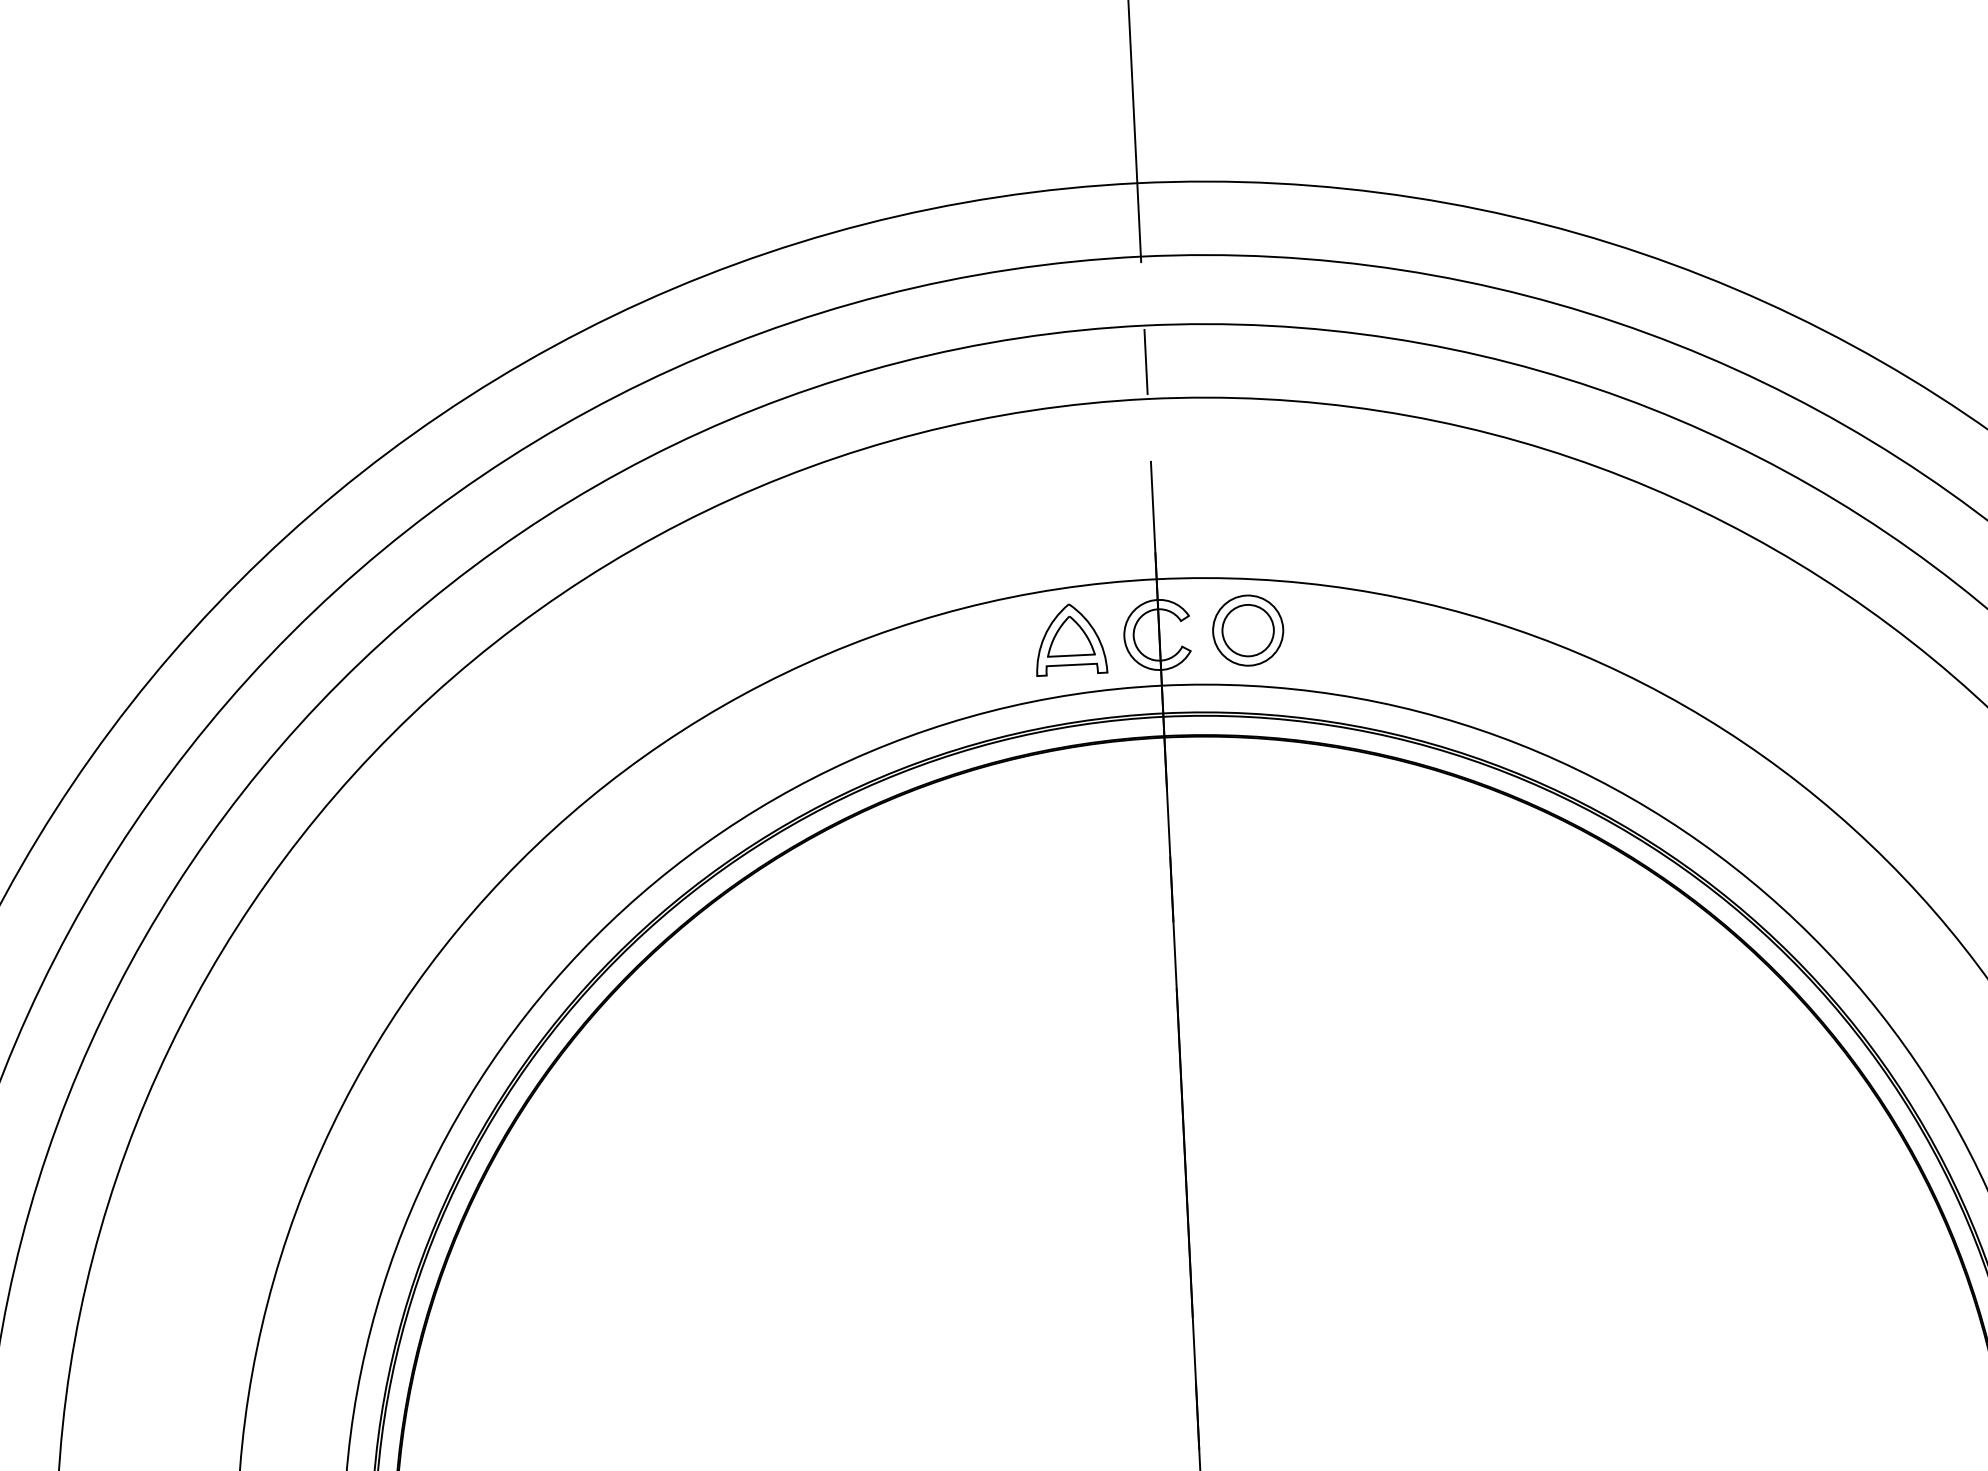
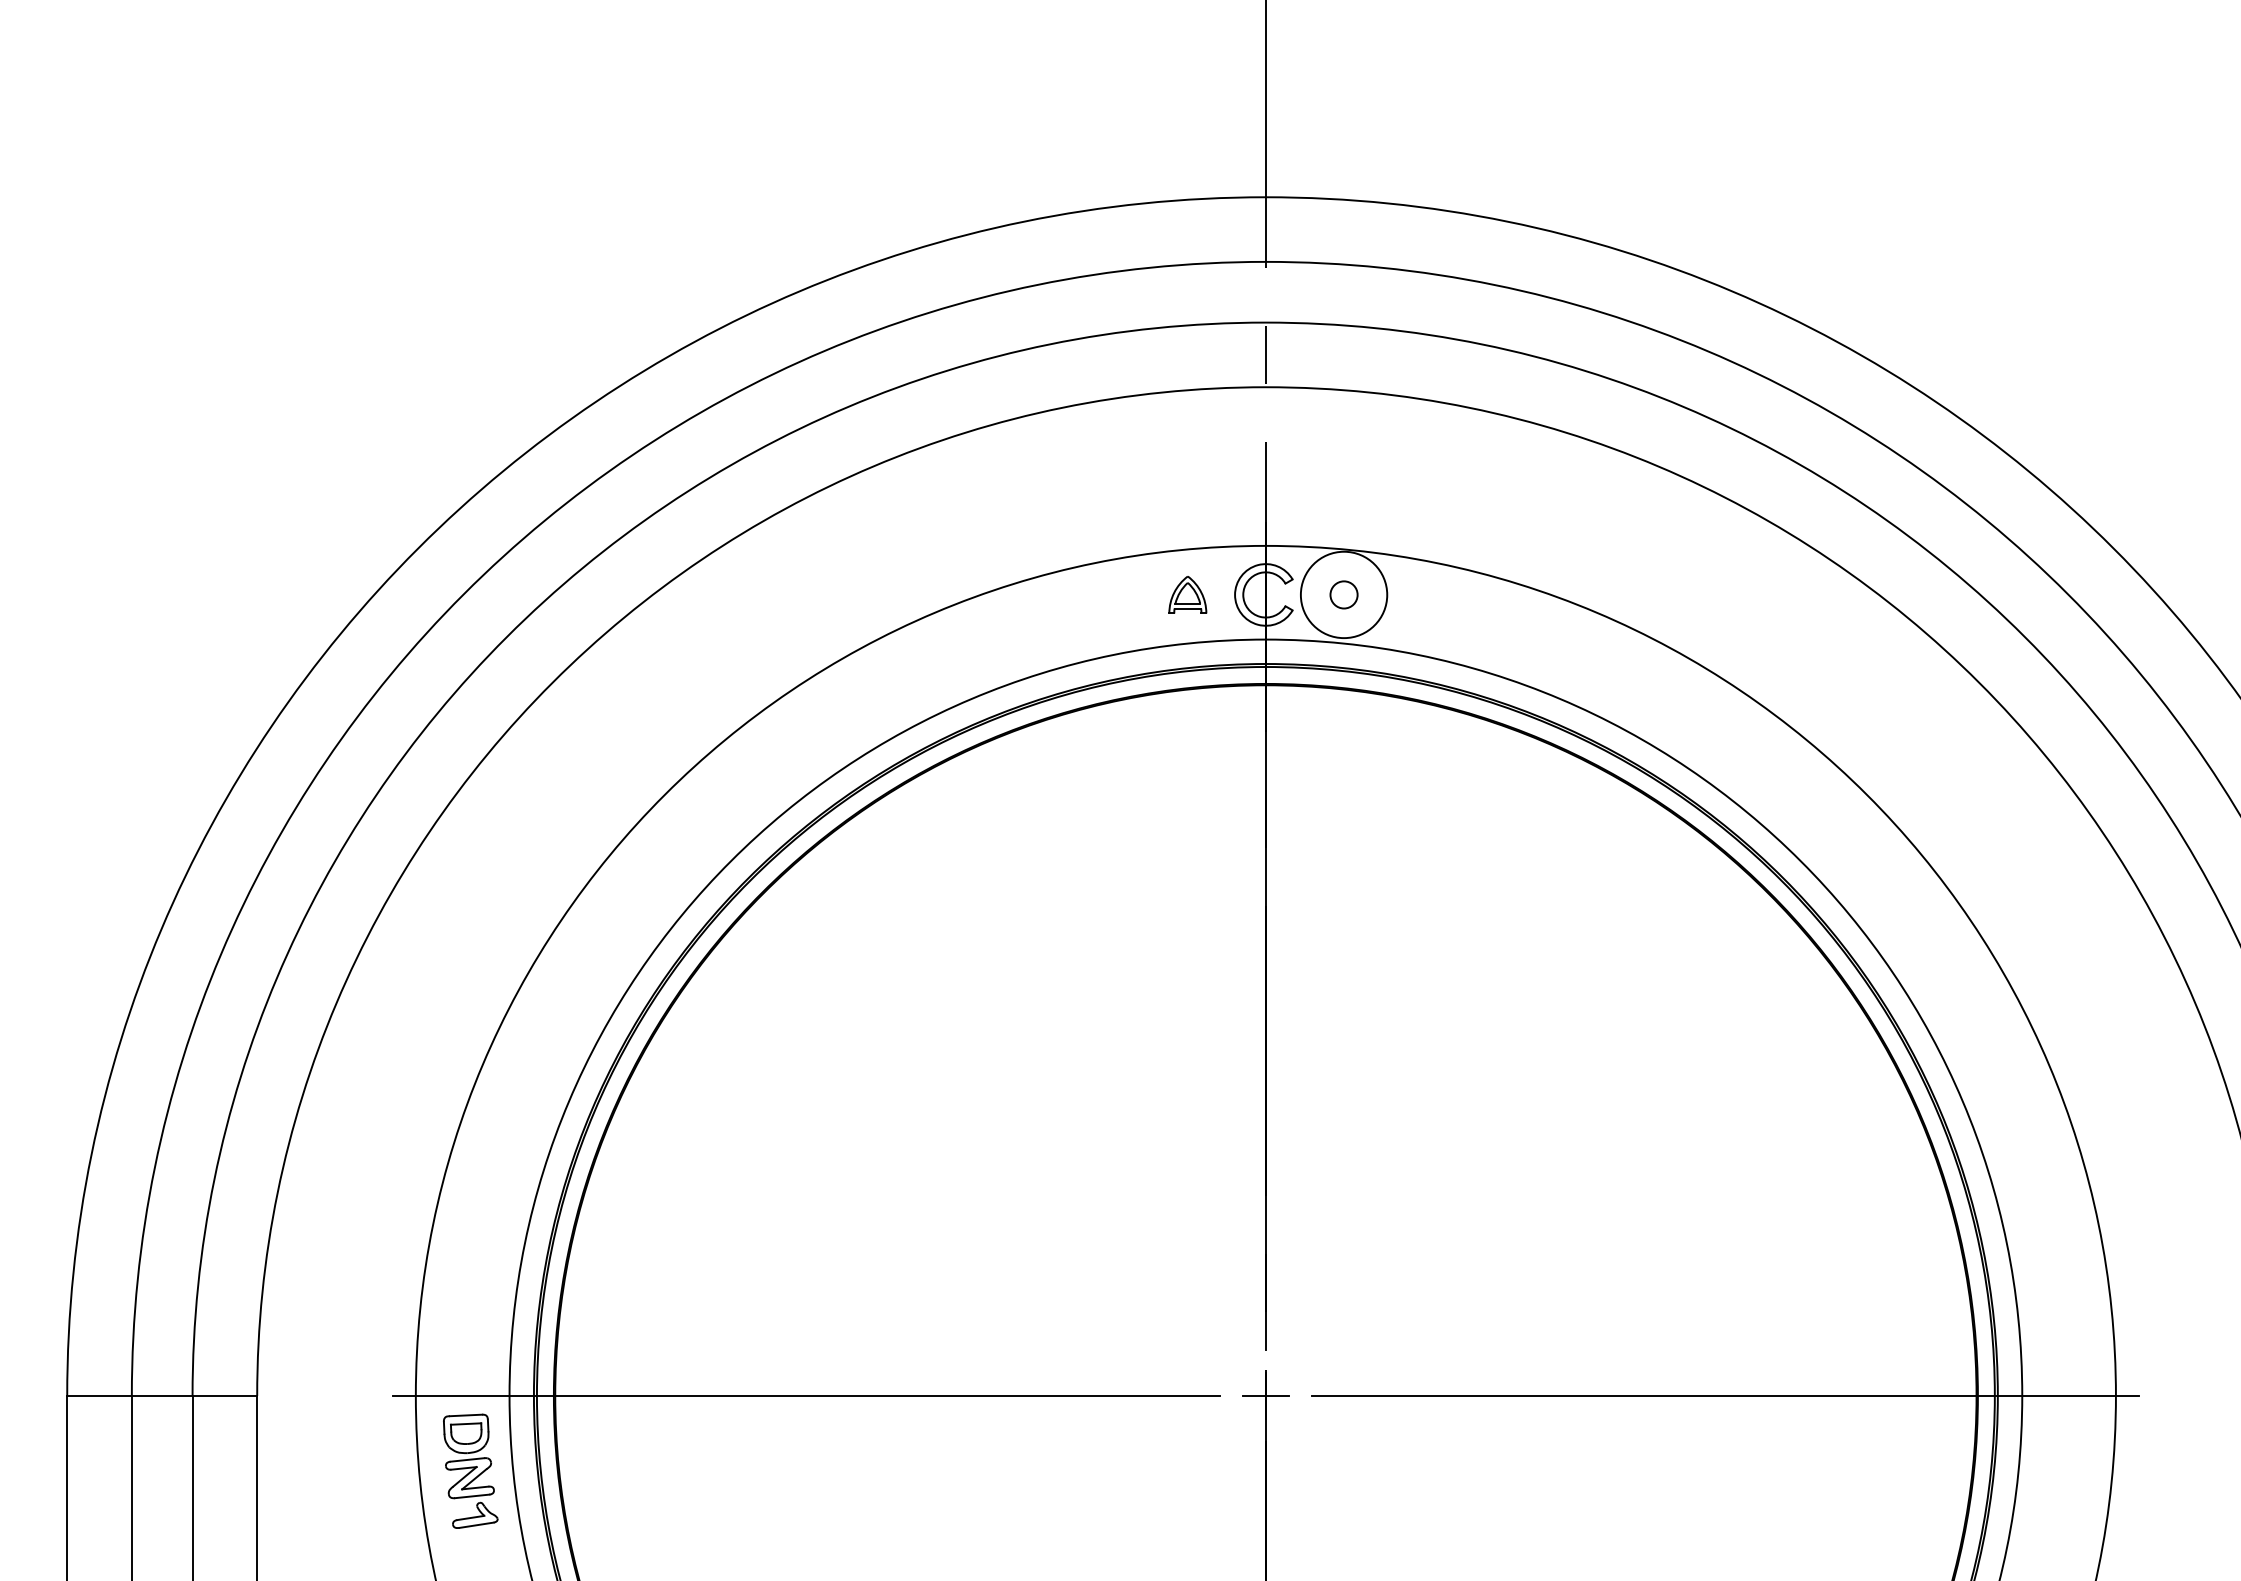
circle: (1247, 630) -> (1343, 594), size x0.6
circle: (1247, 630) -> (1343, 594), size x1.4
part: (1070, 638) -> (1187, 594), size x0.6

